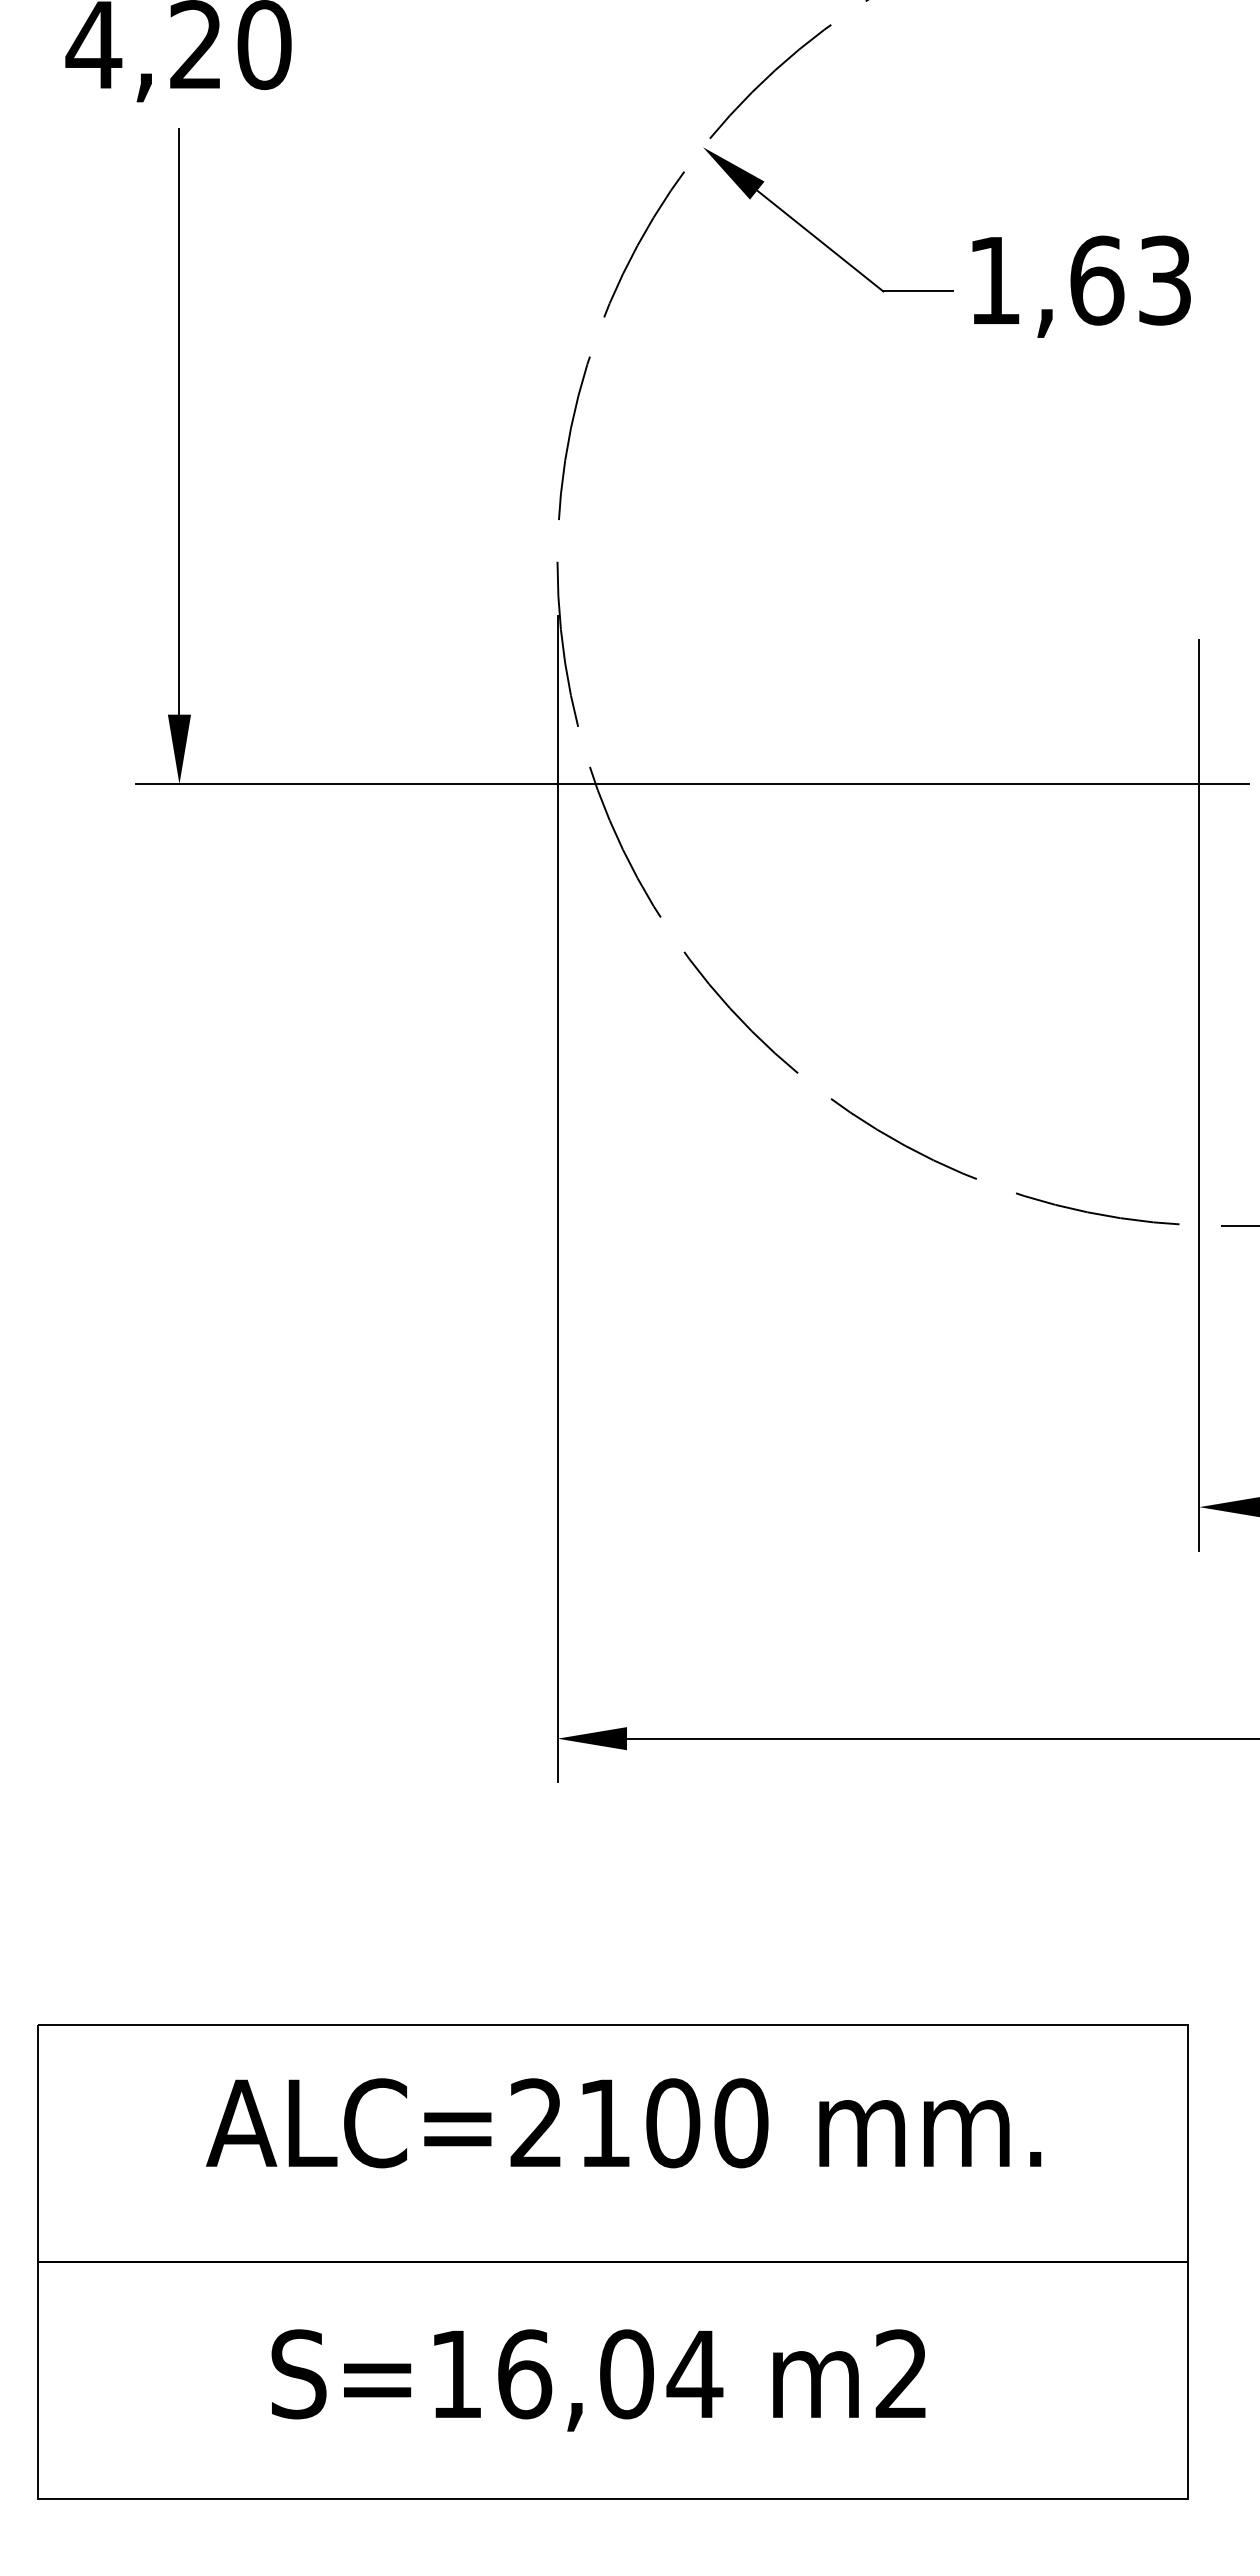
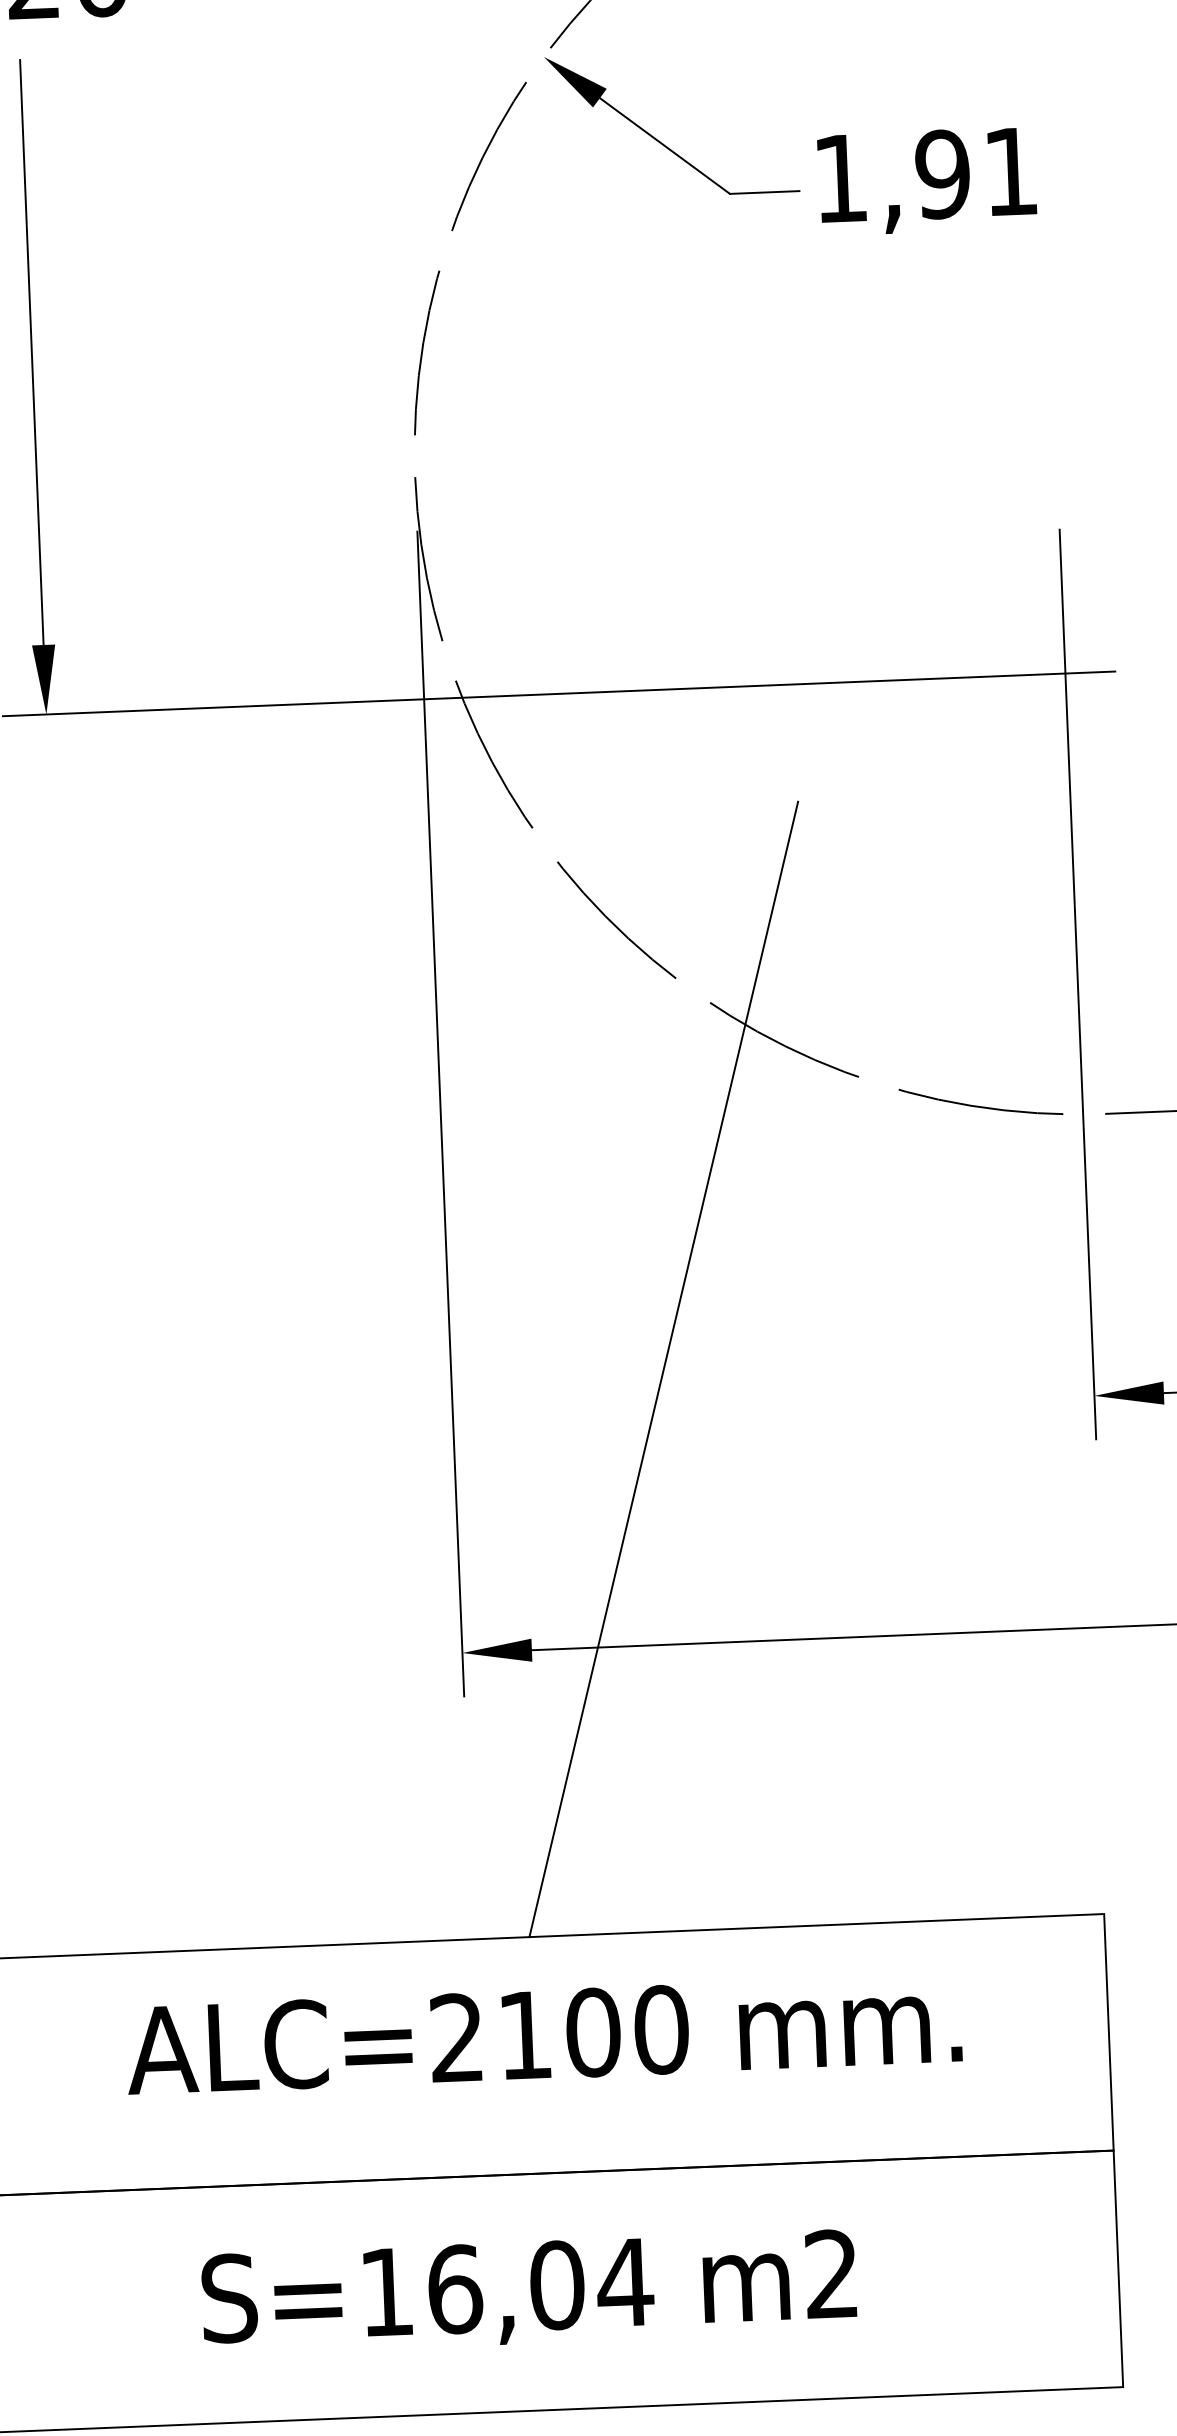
text: (1129, 280) -> (975, 173), 1,63 -> 1,91
line: (770, 1463) -> (664, 1369), added

